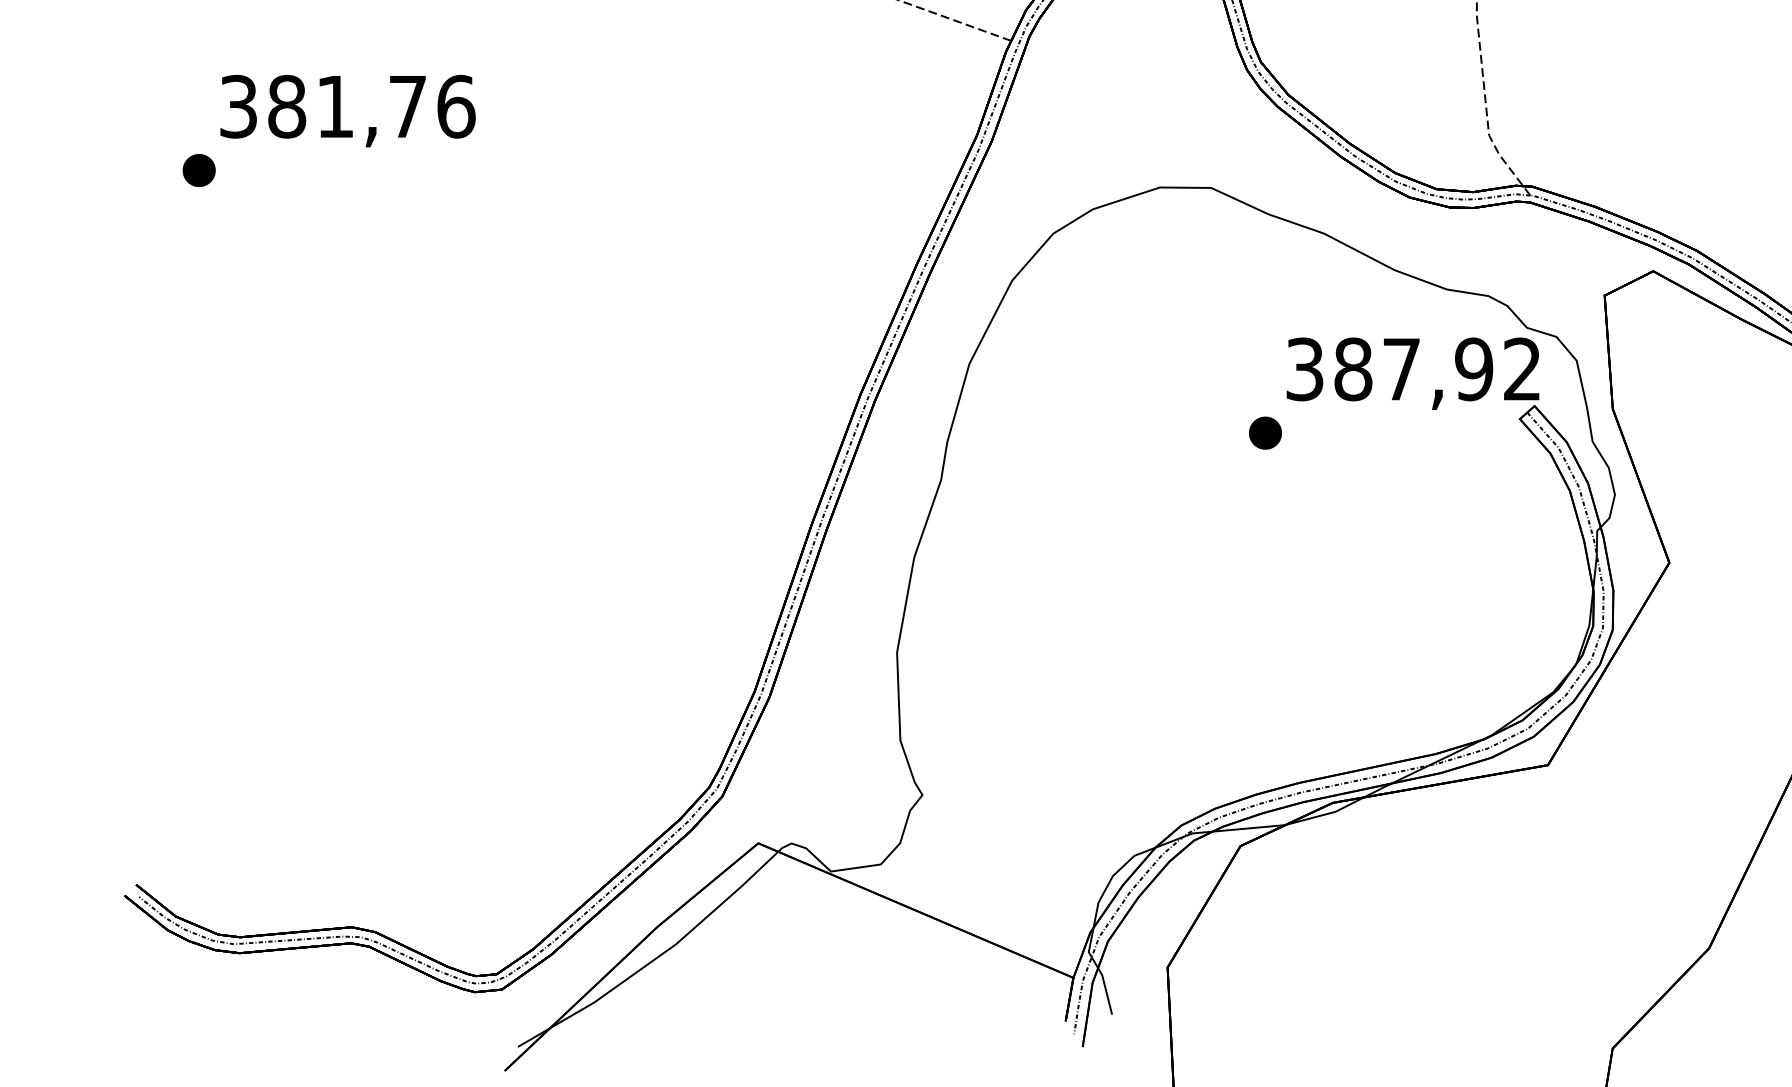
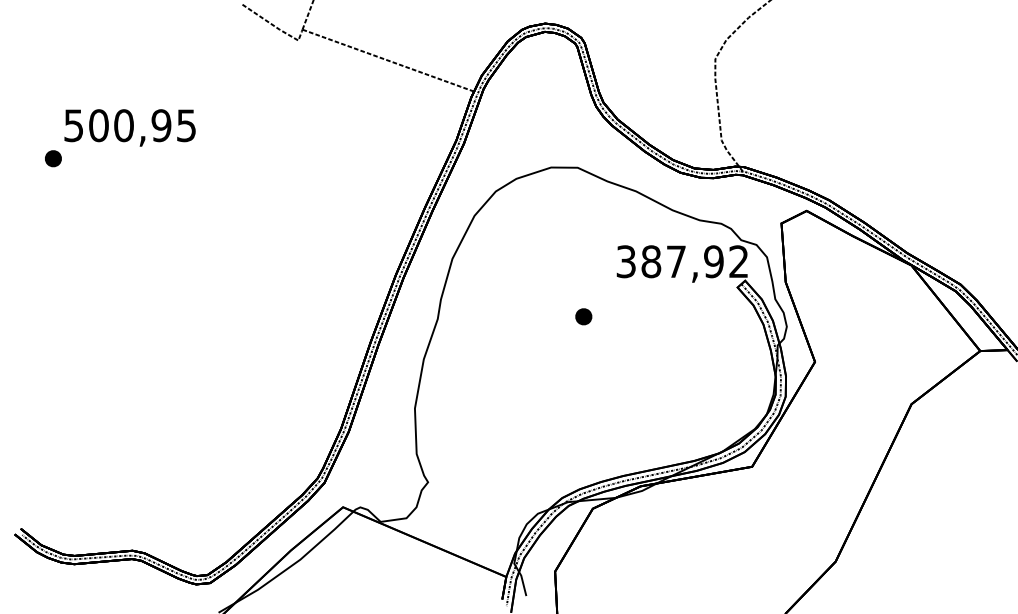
text: (347, 106) -> (130, 125), 381,76 -> 500,95
part: (1264, 432) -> (583, 316), moved

